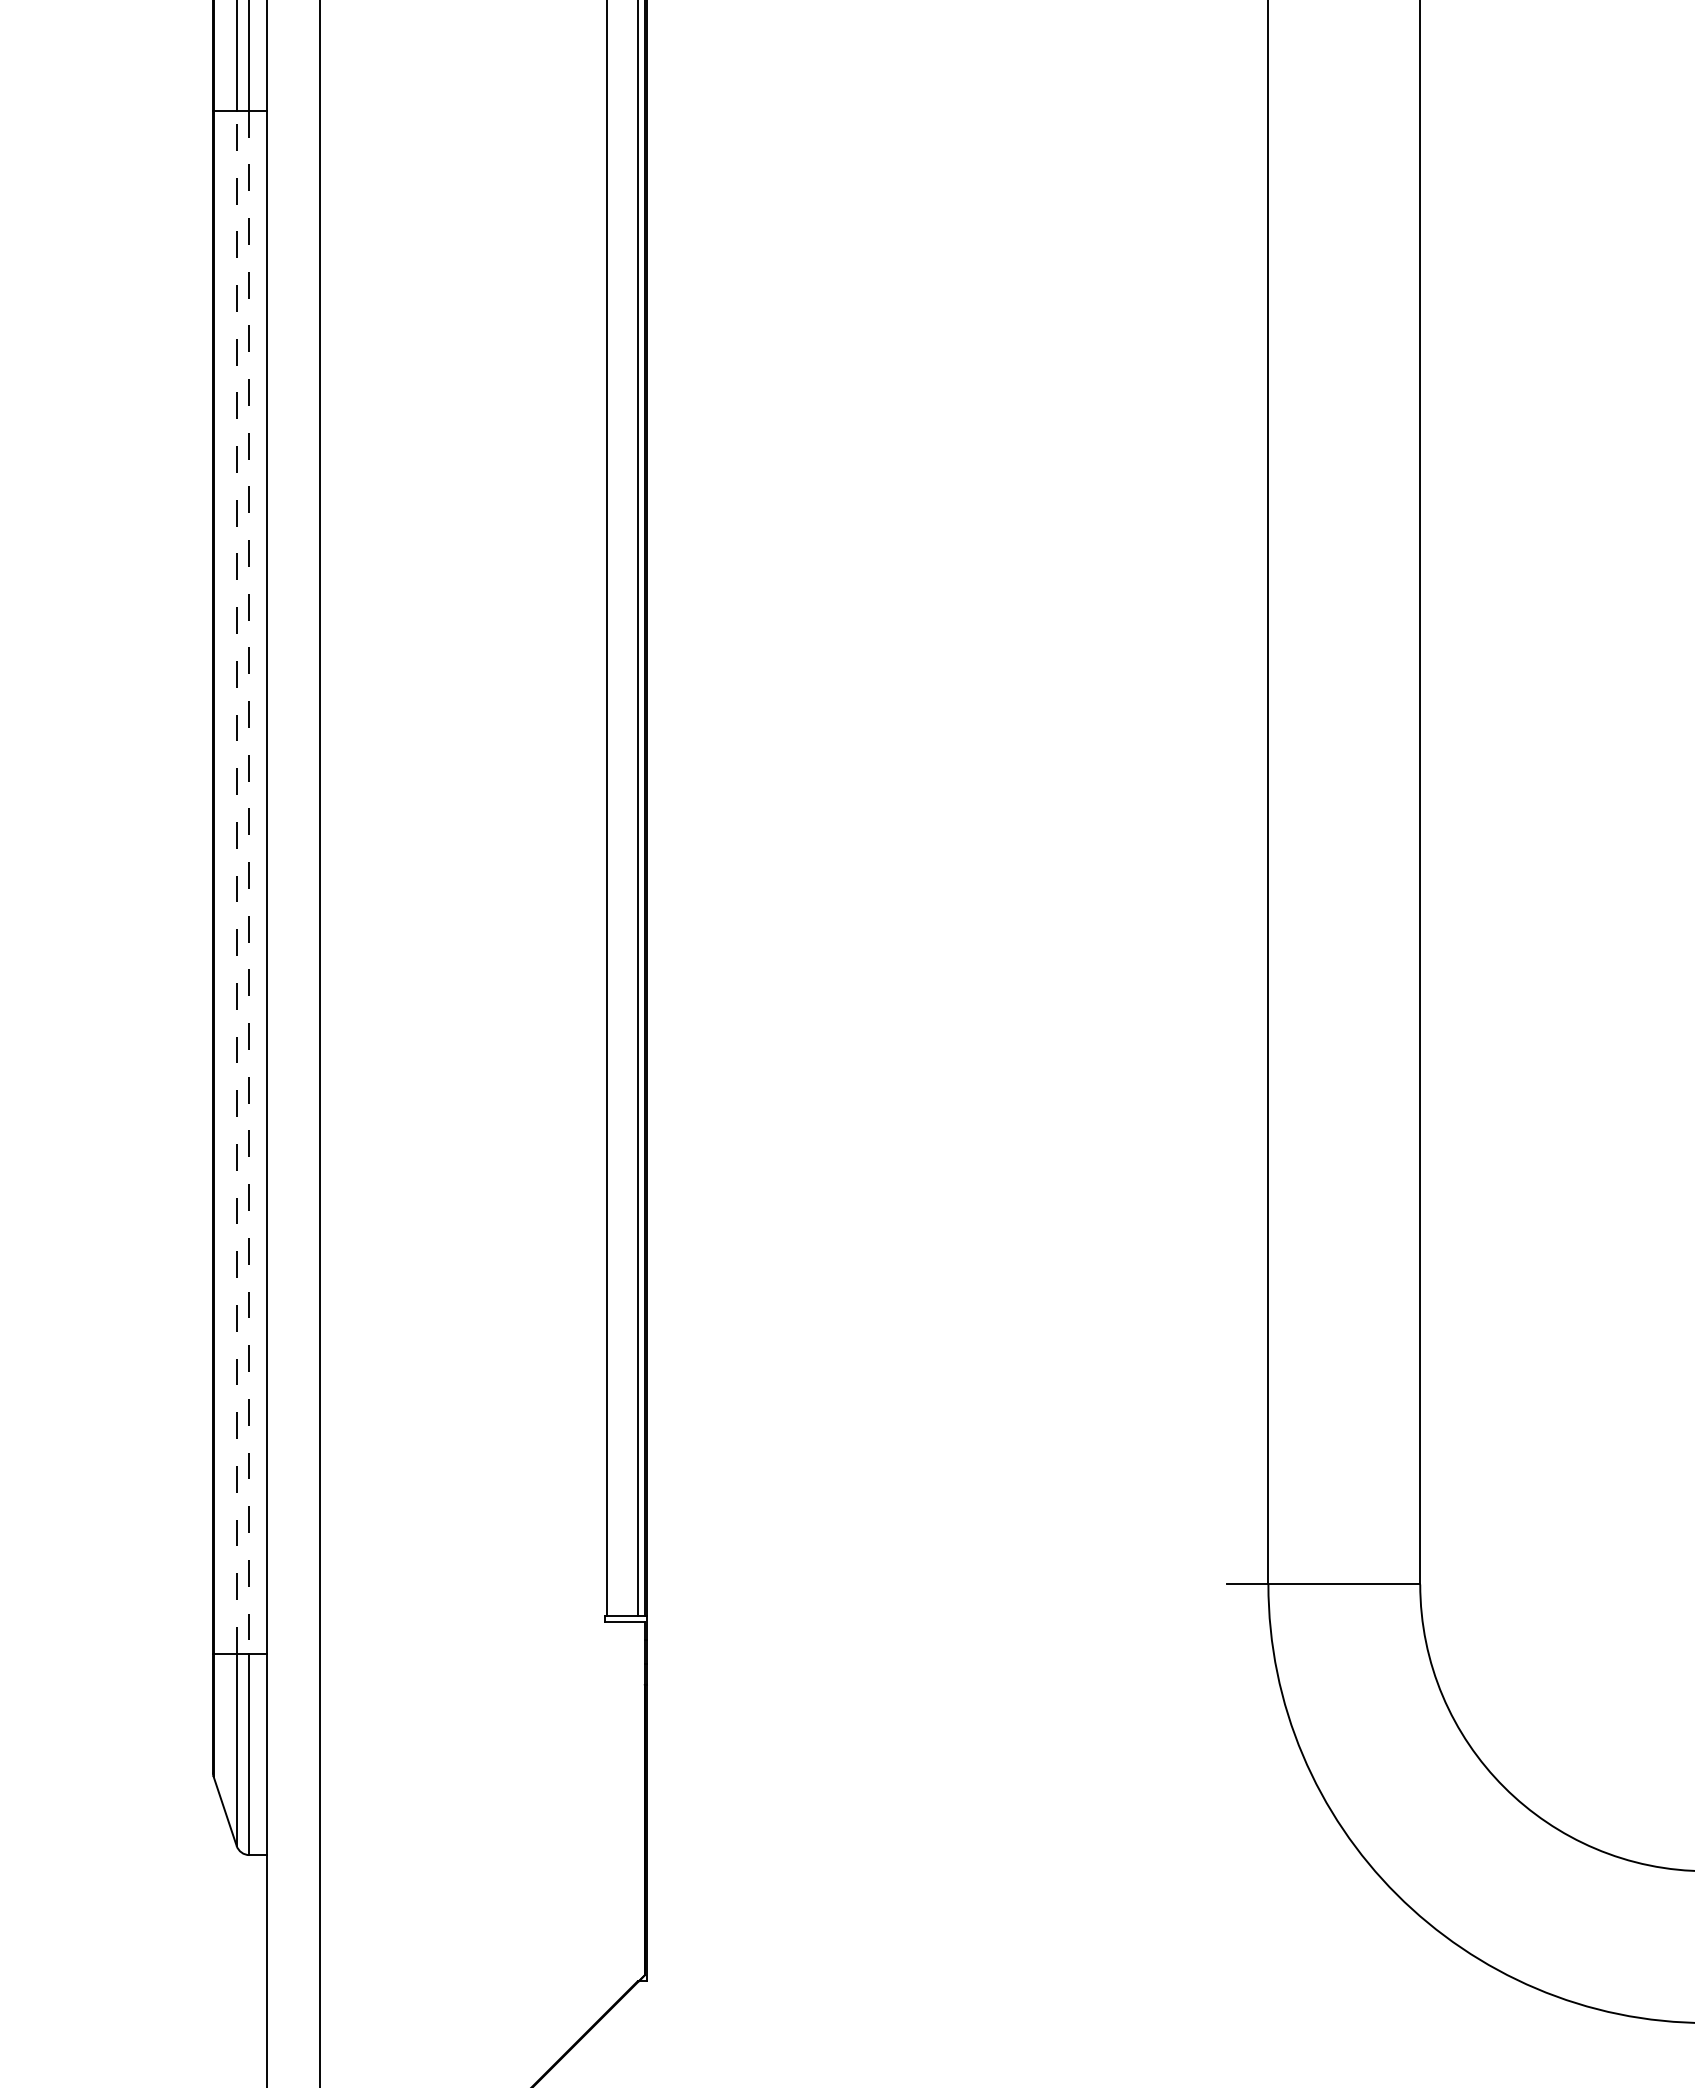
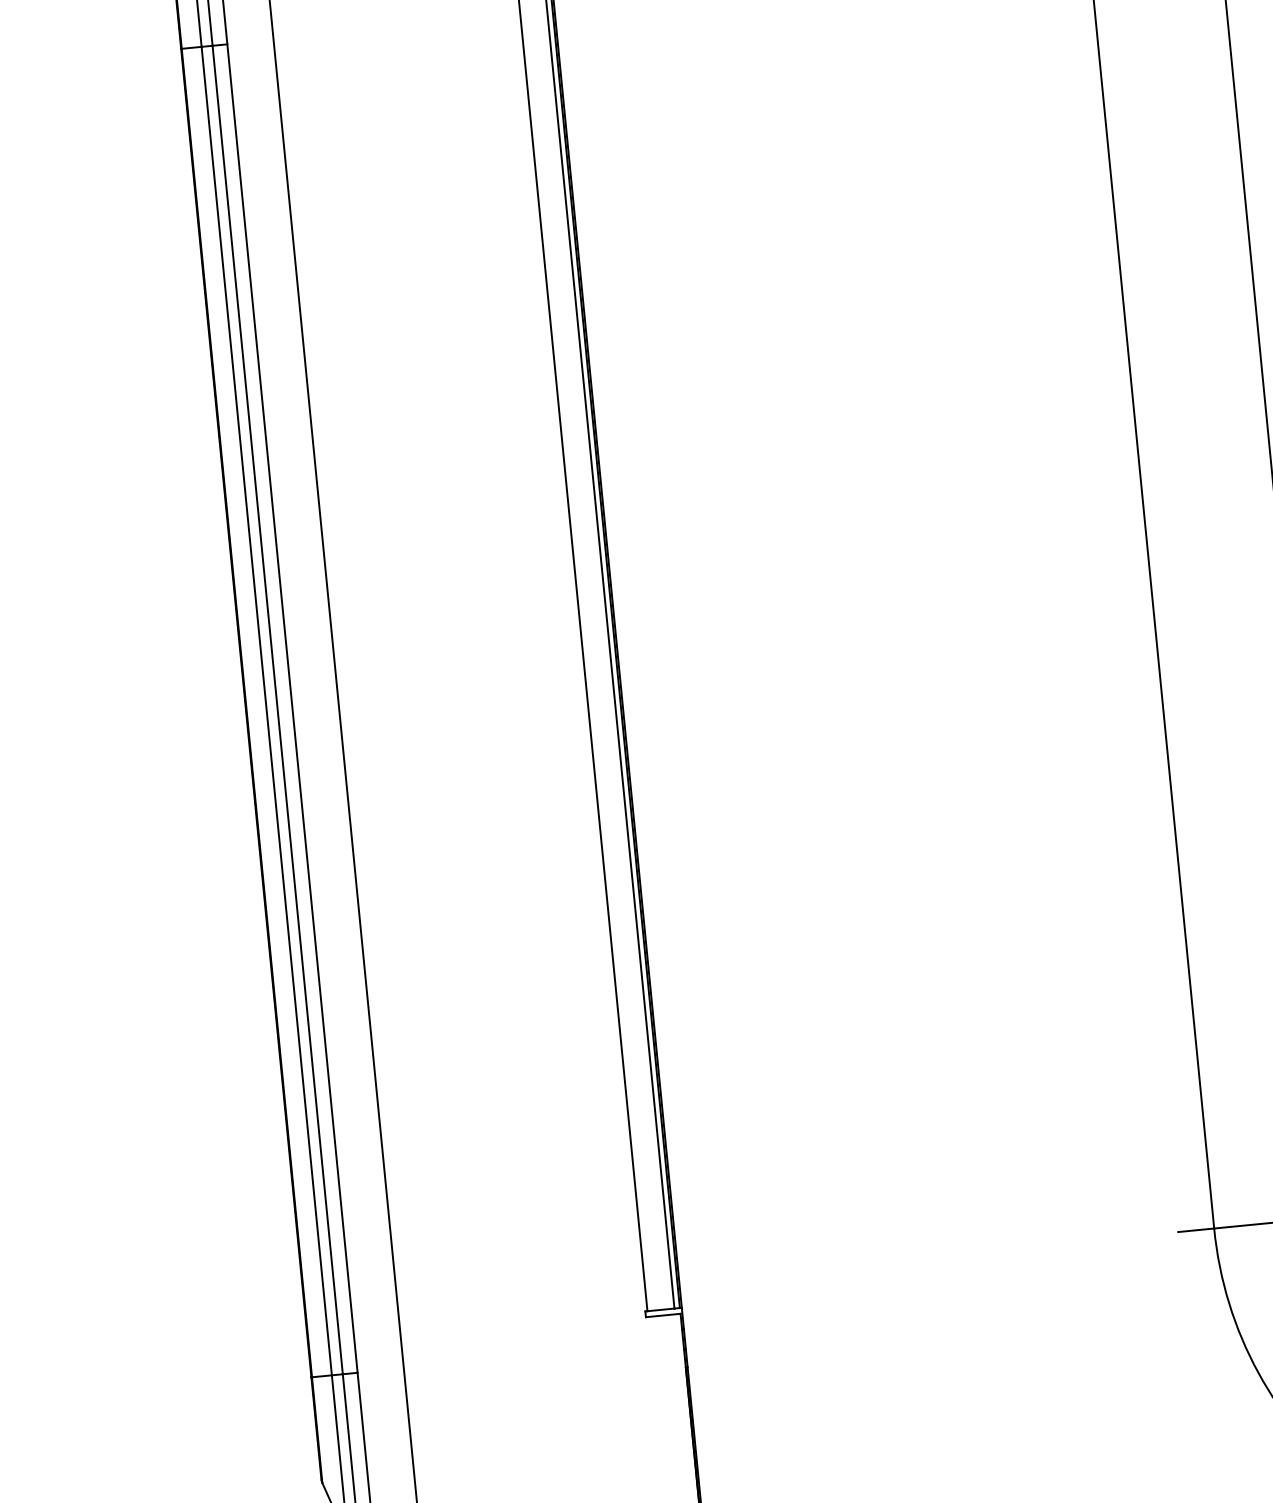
line: (236, 882) -> (266, 711), dashed -> solid
line: (249, 882) -> (277, 710), dashed -> solid

